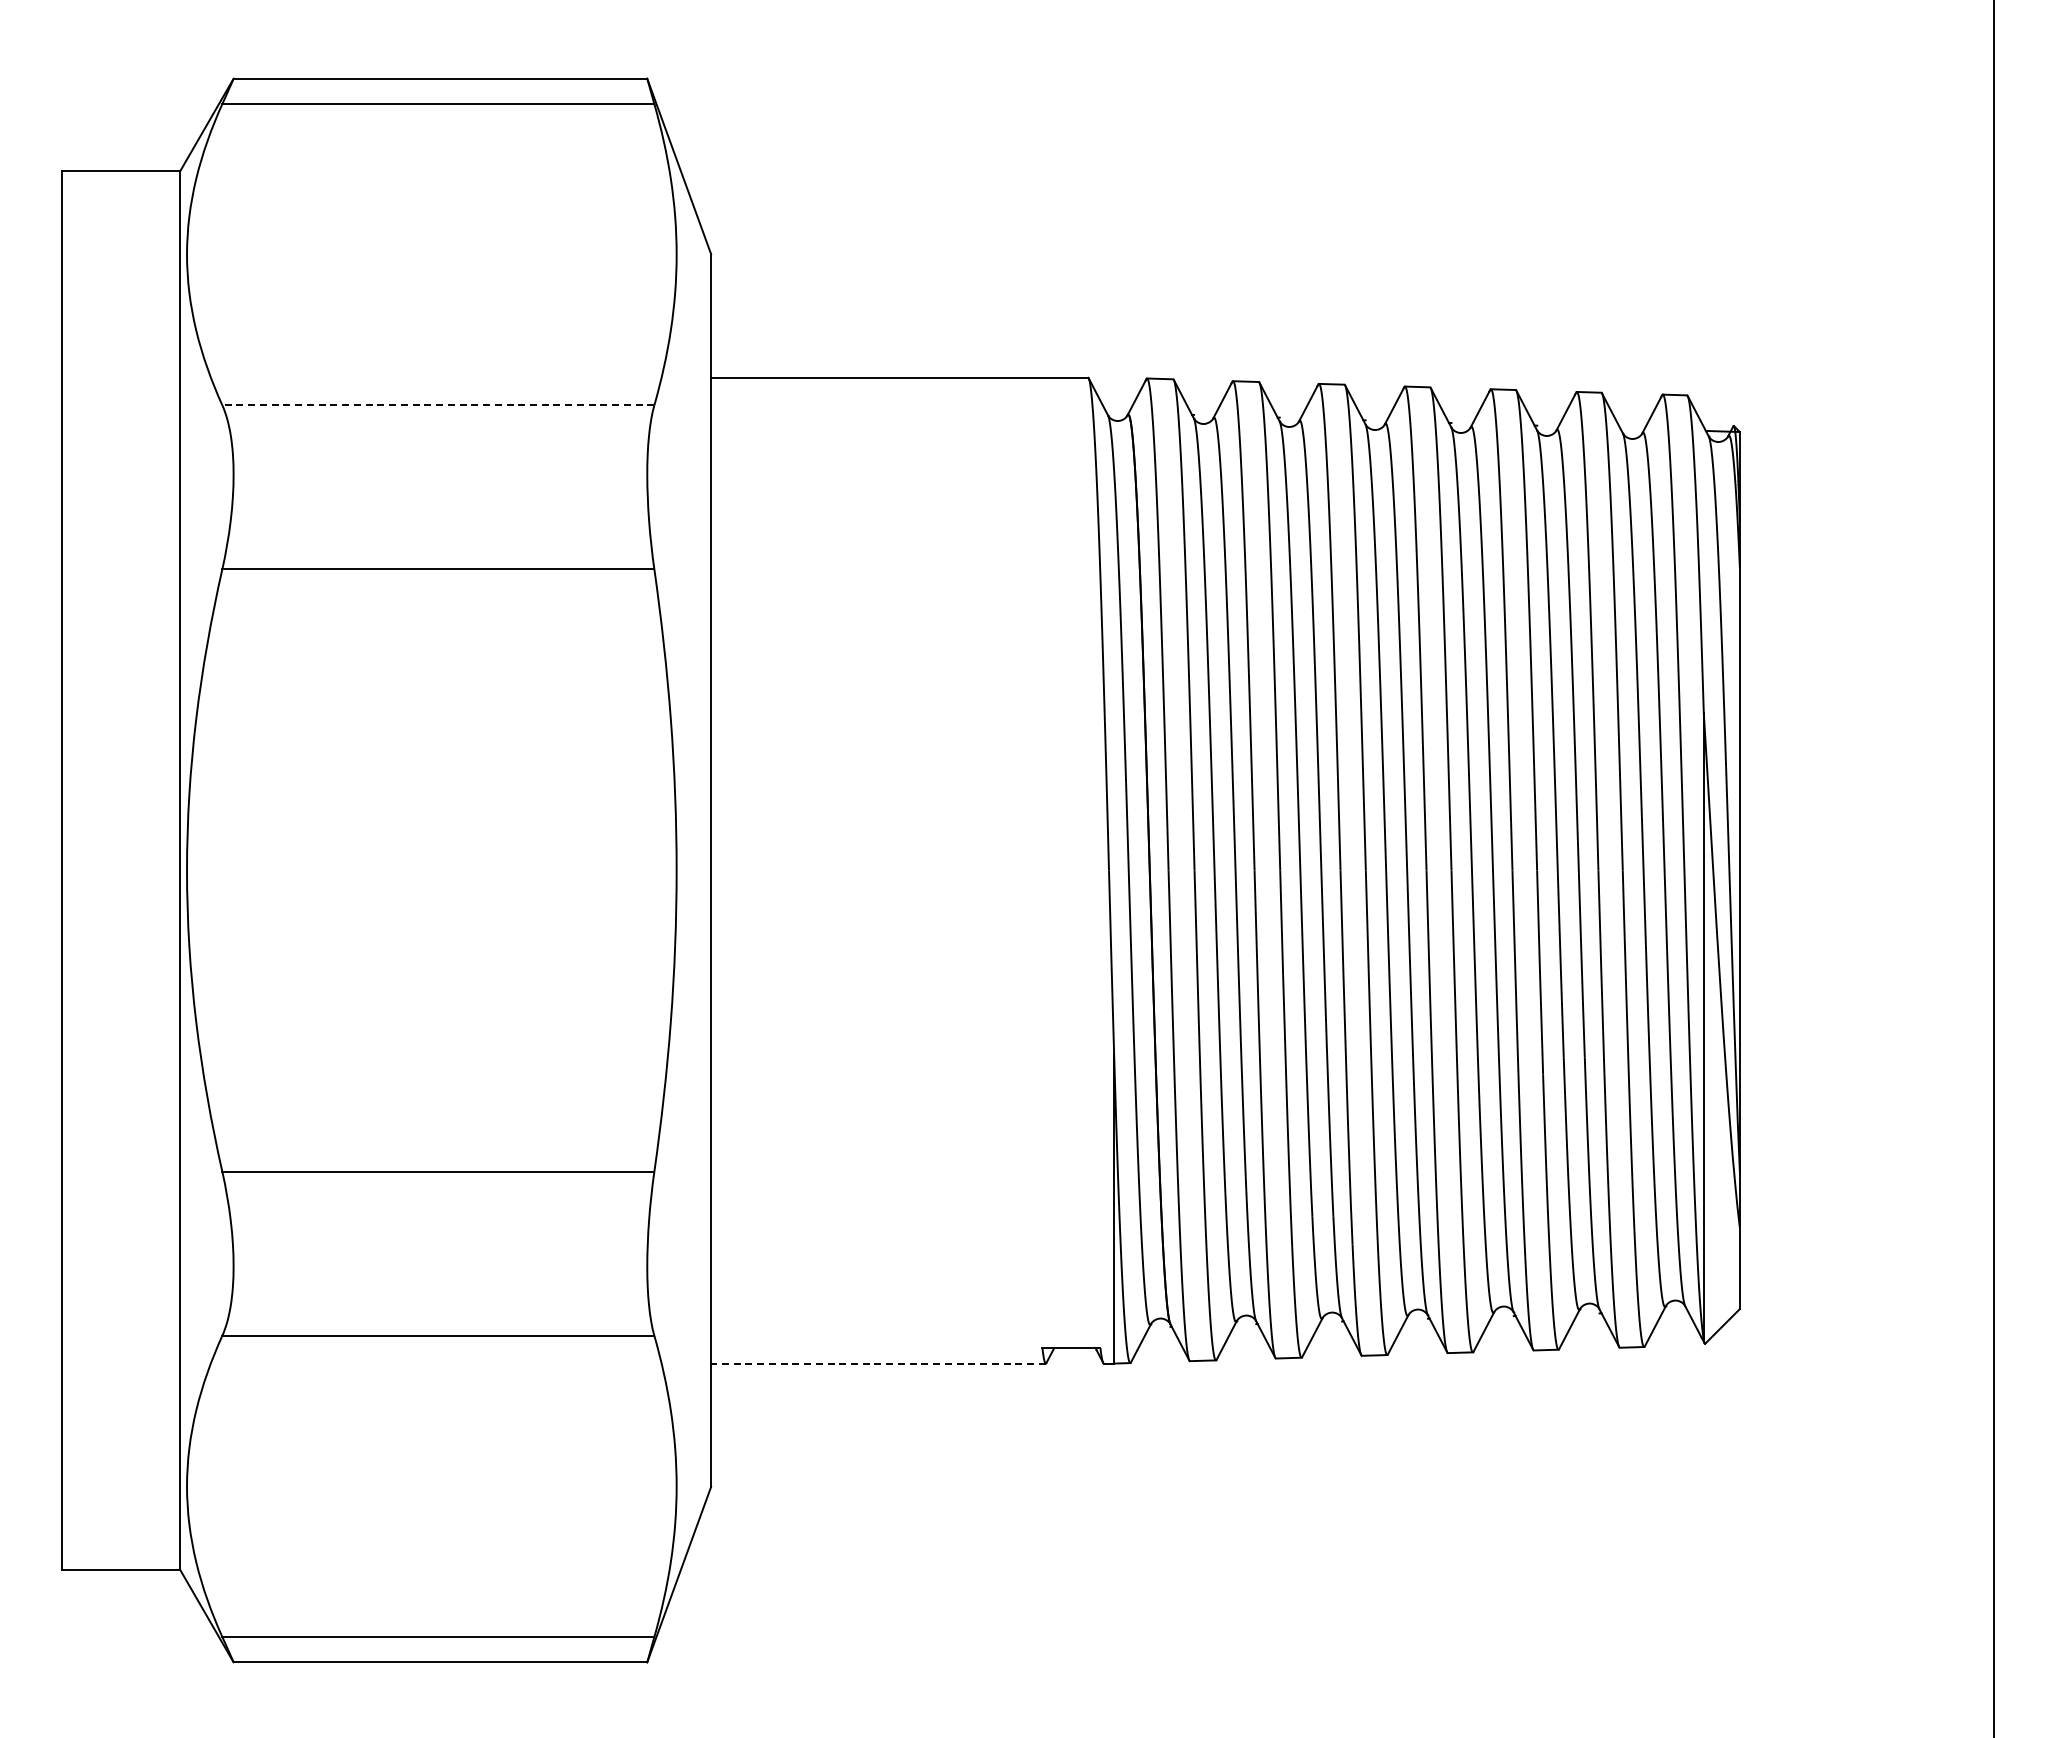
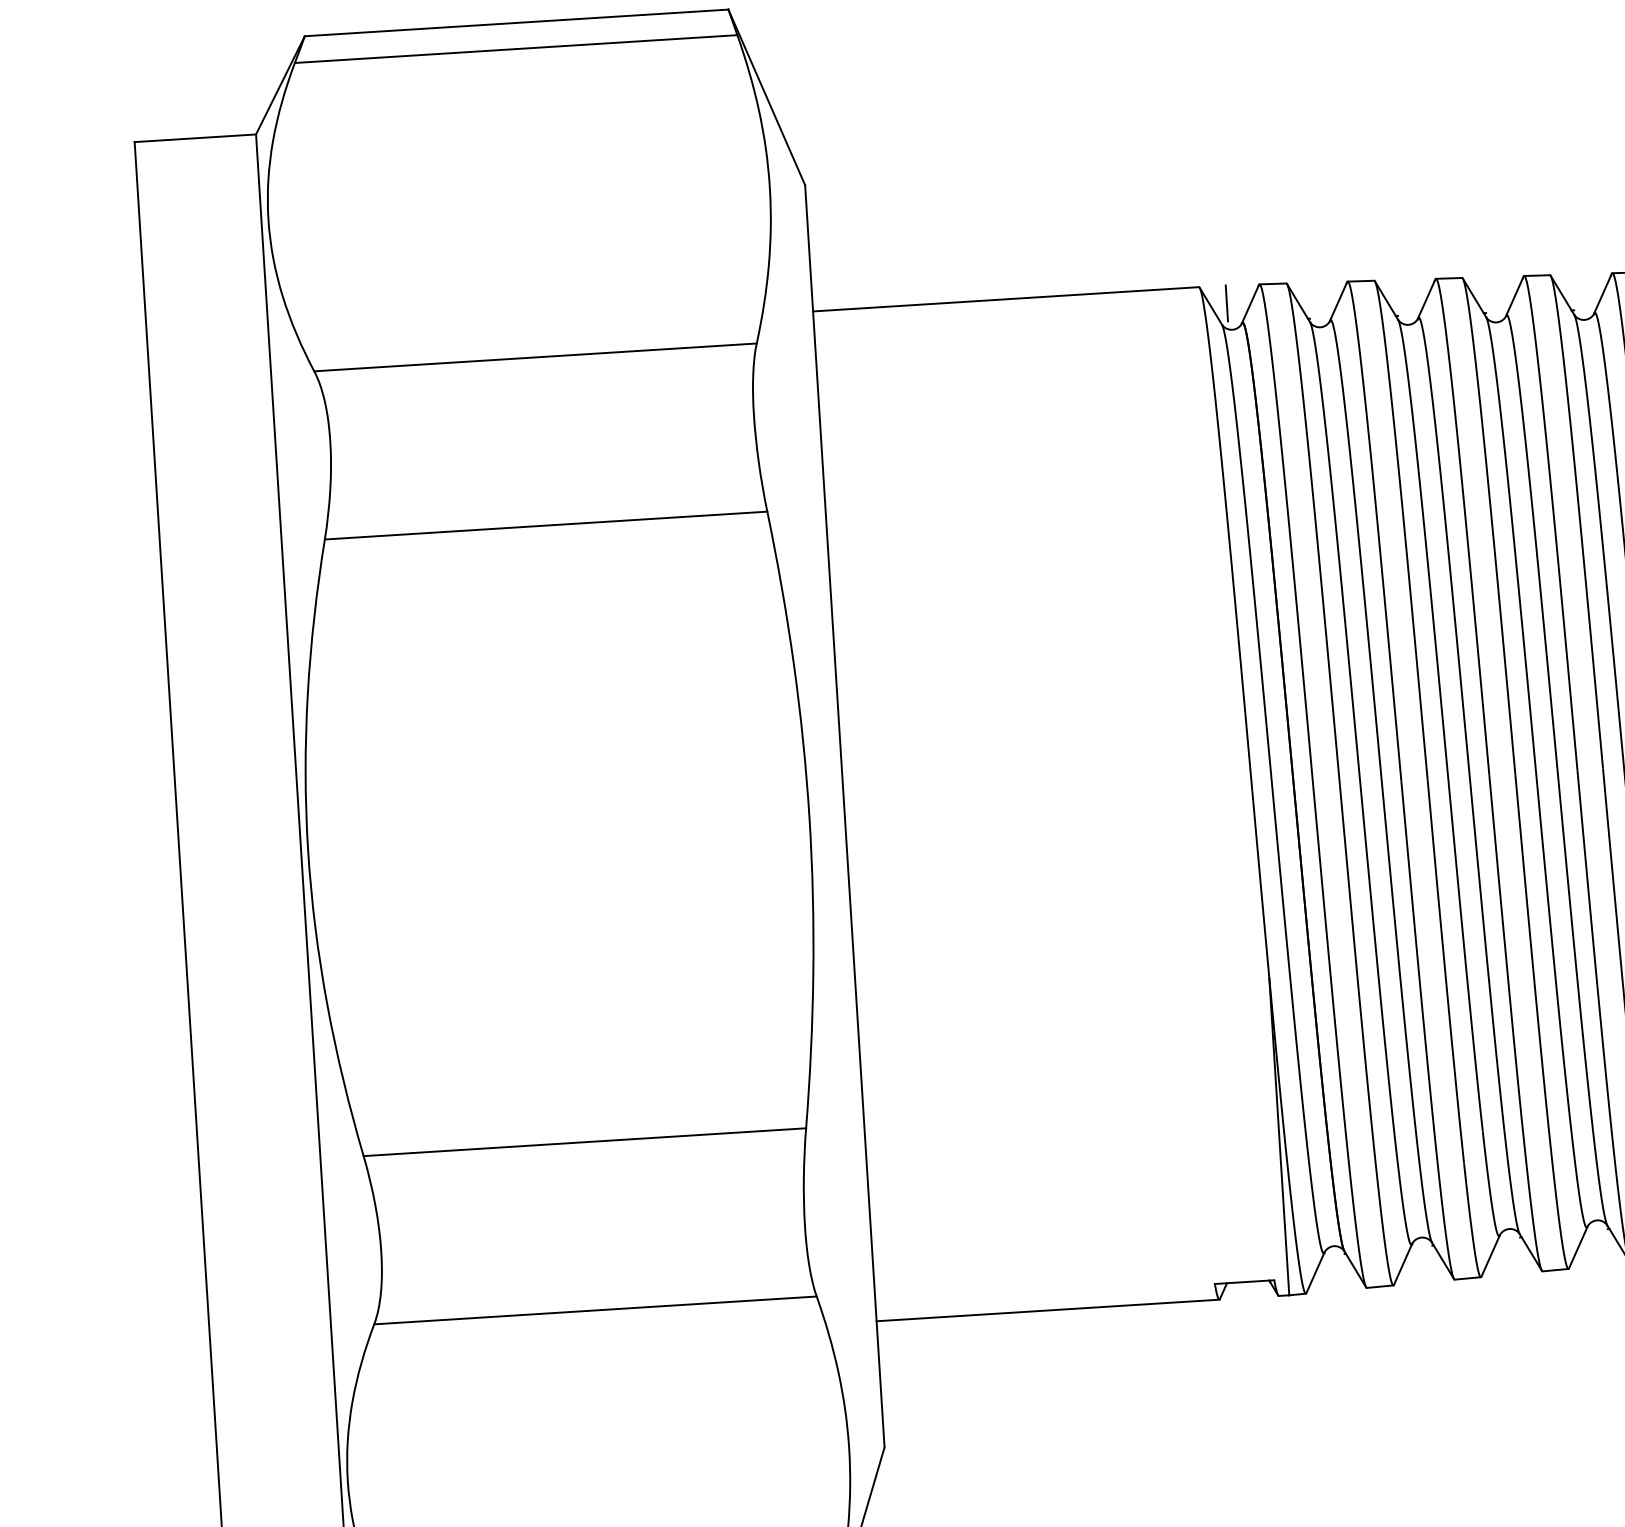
line: (1114, 394) -> (1227, 302), added
line: (437, 405) -> (534, 357), dashed -> solid
line: (877, 1363) -> (1046, 1310), dashed -> solid

